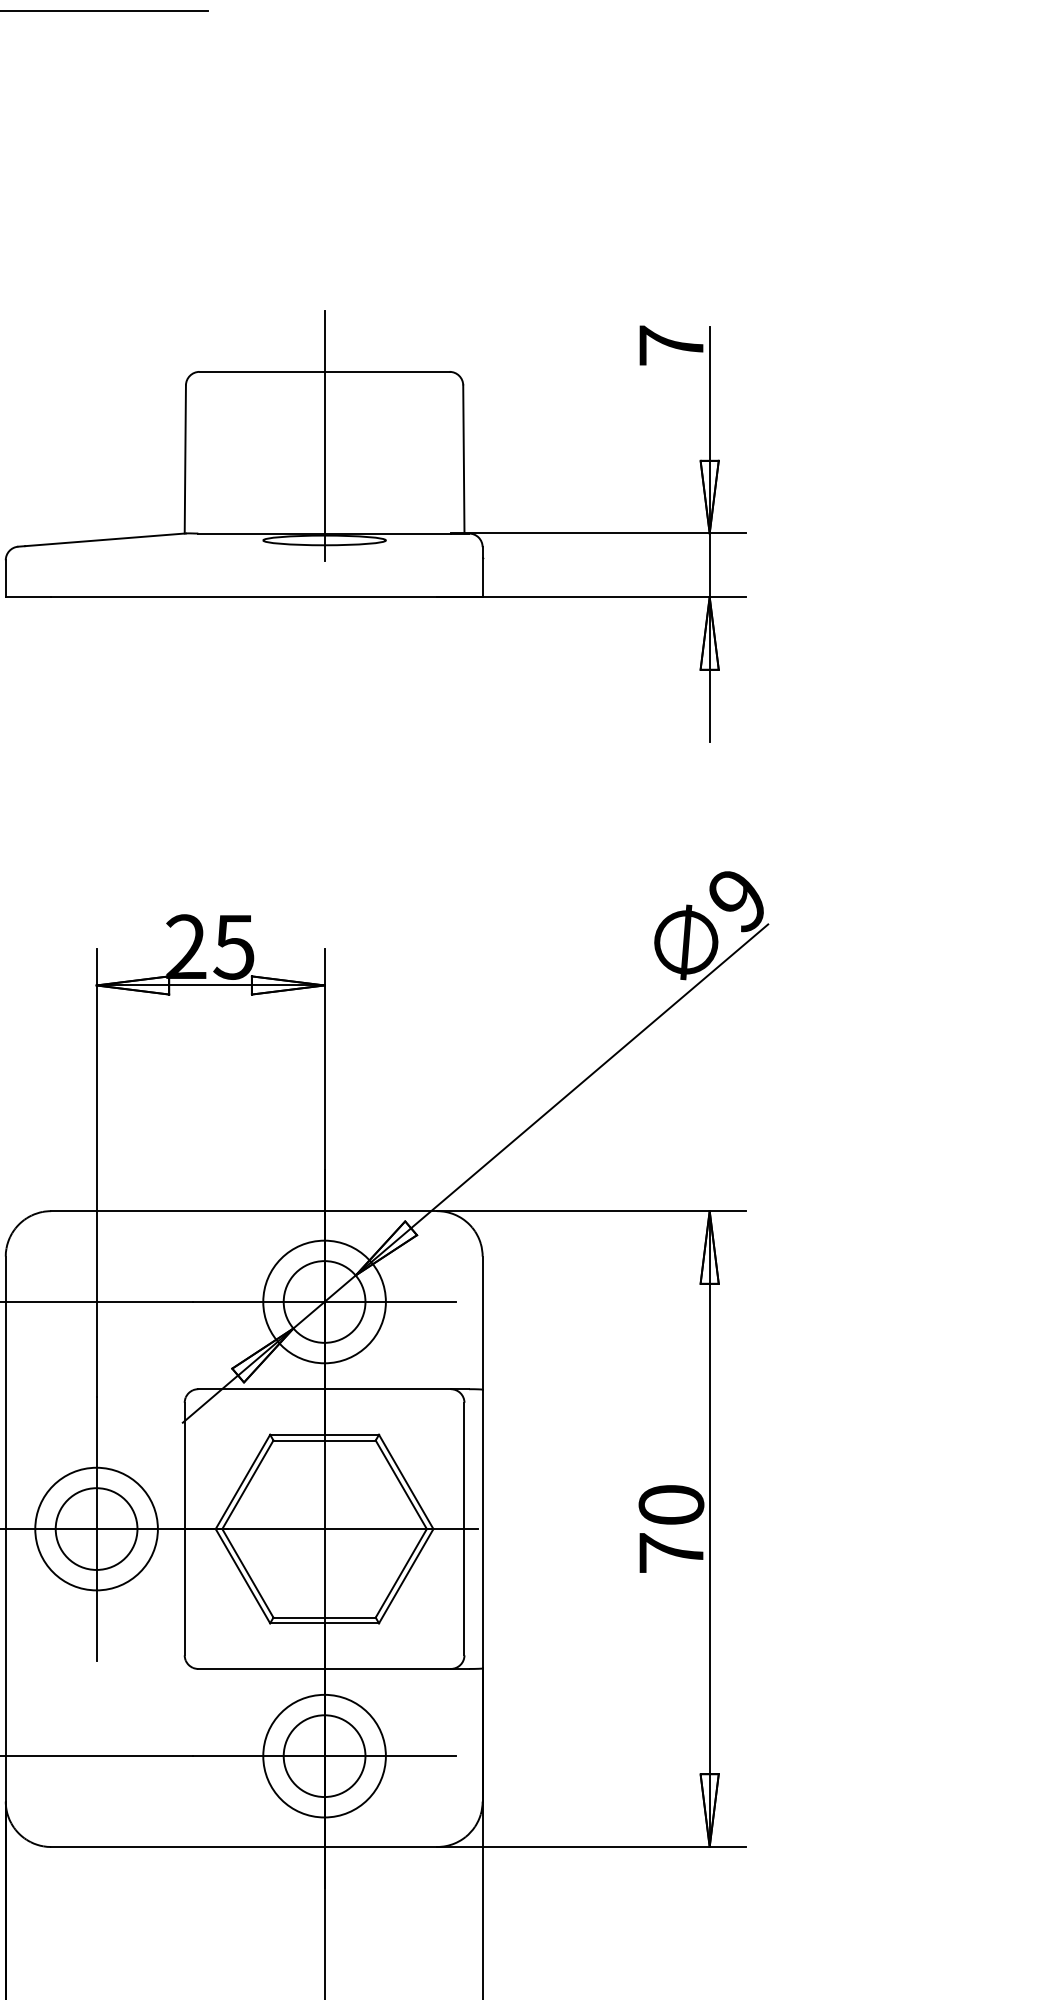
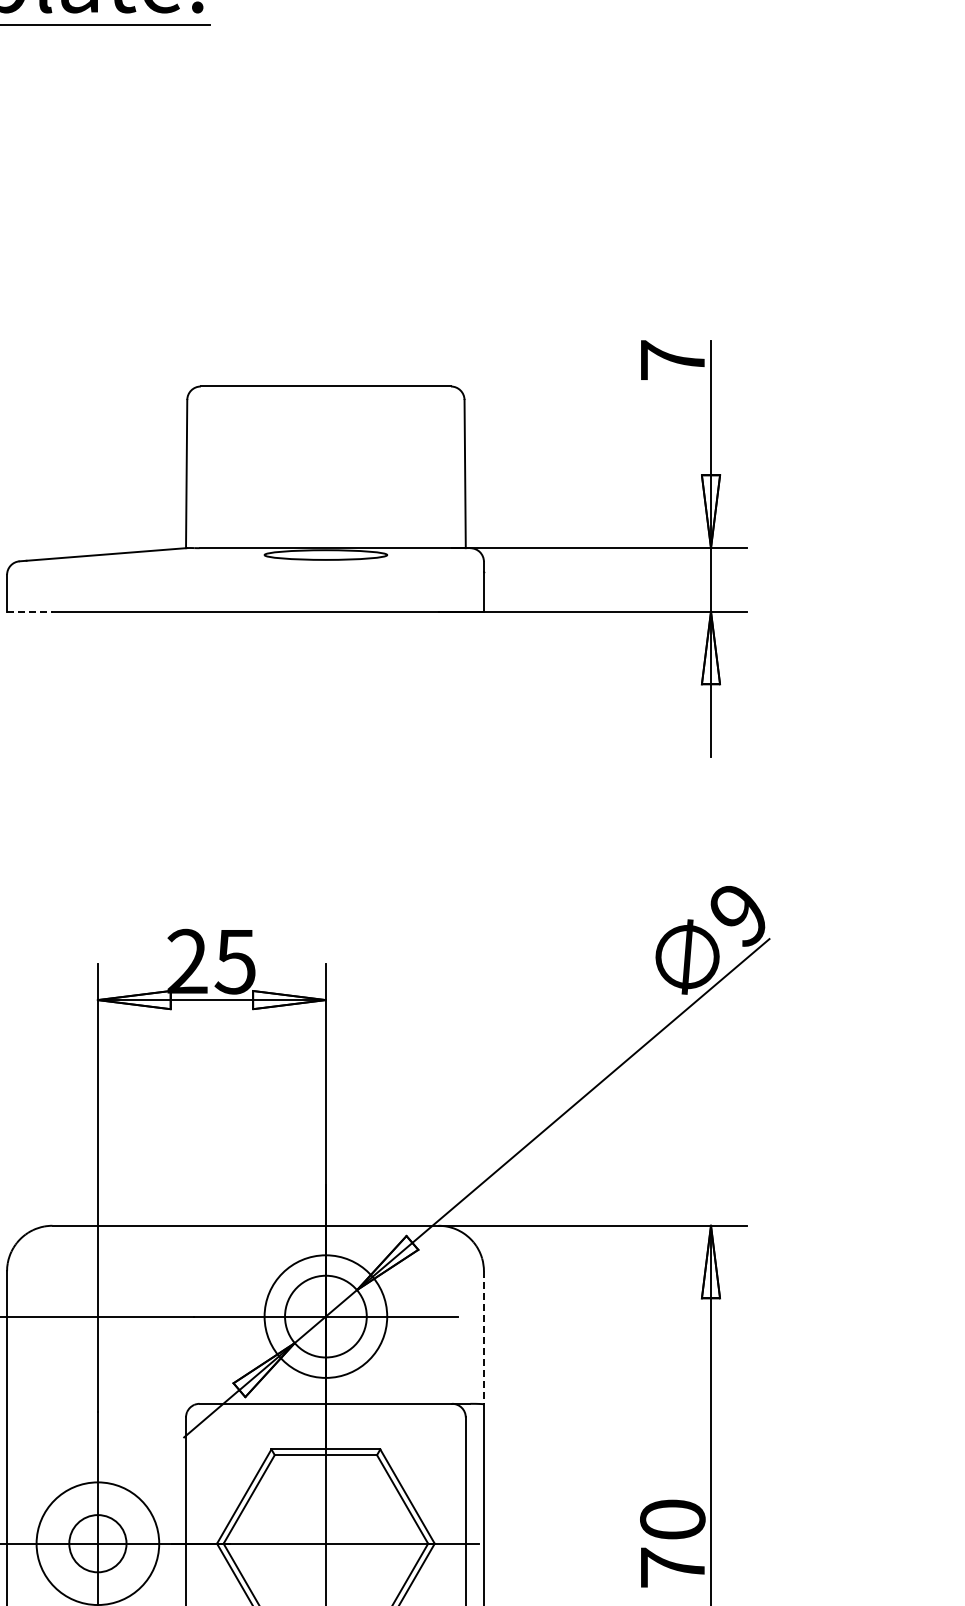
line: (324, 435) -> (325, 450), removed
line: (28, 597) -> (29, 612), solid -> dashed
line: (482, 1323) -> (483, 1338), solid -> dashed
circle: (96, 1528) -> (97, 1543), size x0.7

